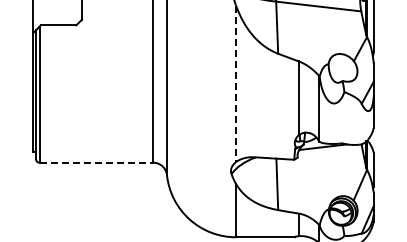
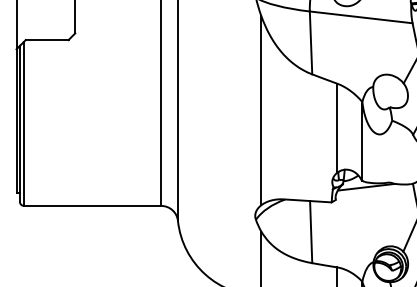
line: (236, 84) -> (261, 111), dashed -> solid
line: (96, 162) -> (92, 205), dashed -> solid

